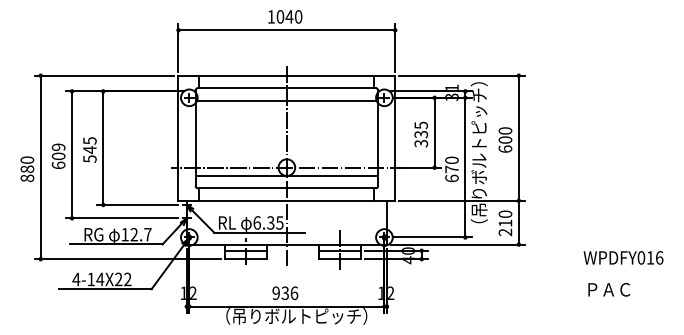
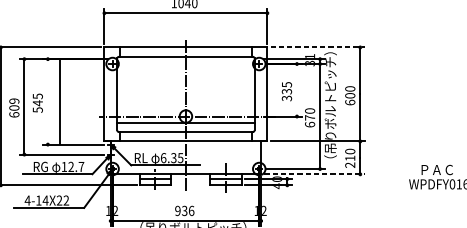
line: (462, 75) -> (317, 47), solid -> dashed
line: (286, 100) -> (185, 66), removed
line: (434, 132) -> (296, 90), removed
line: (103, 147) -> (60, 101), moved
line: (458, 244) -> (314, 174), solid -> dashed
text: (609, 289) -> (437, 169), moved

